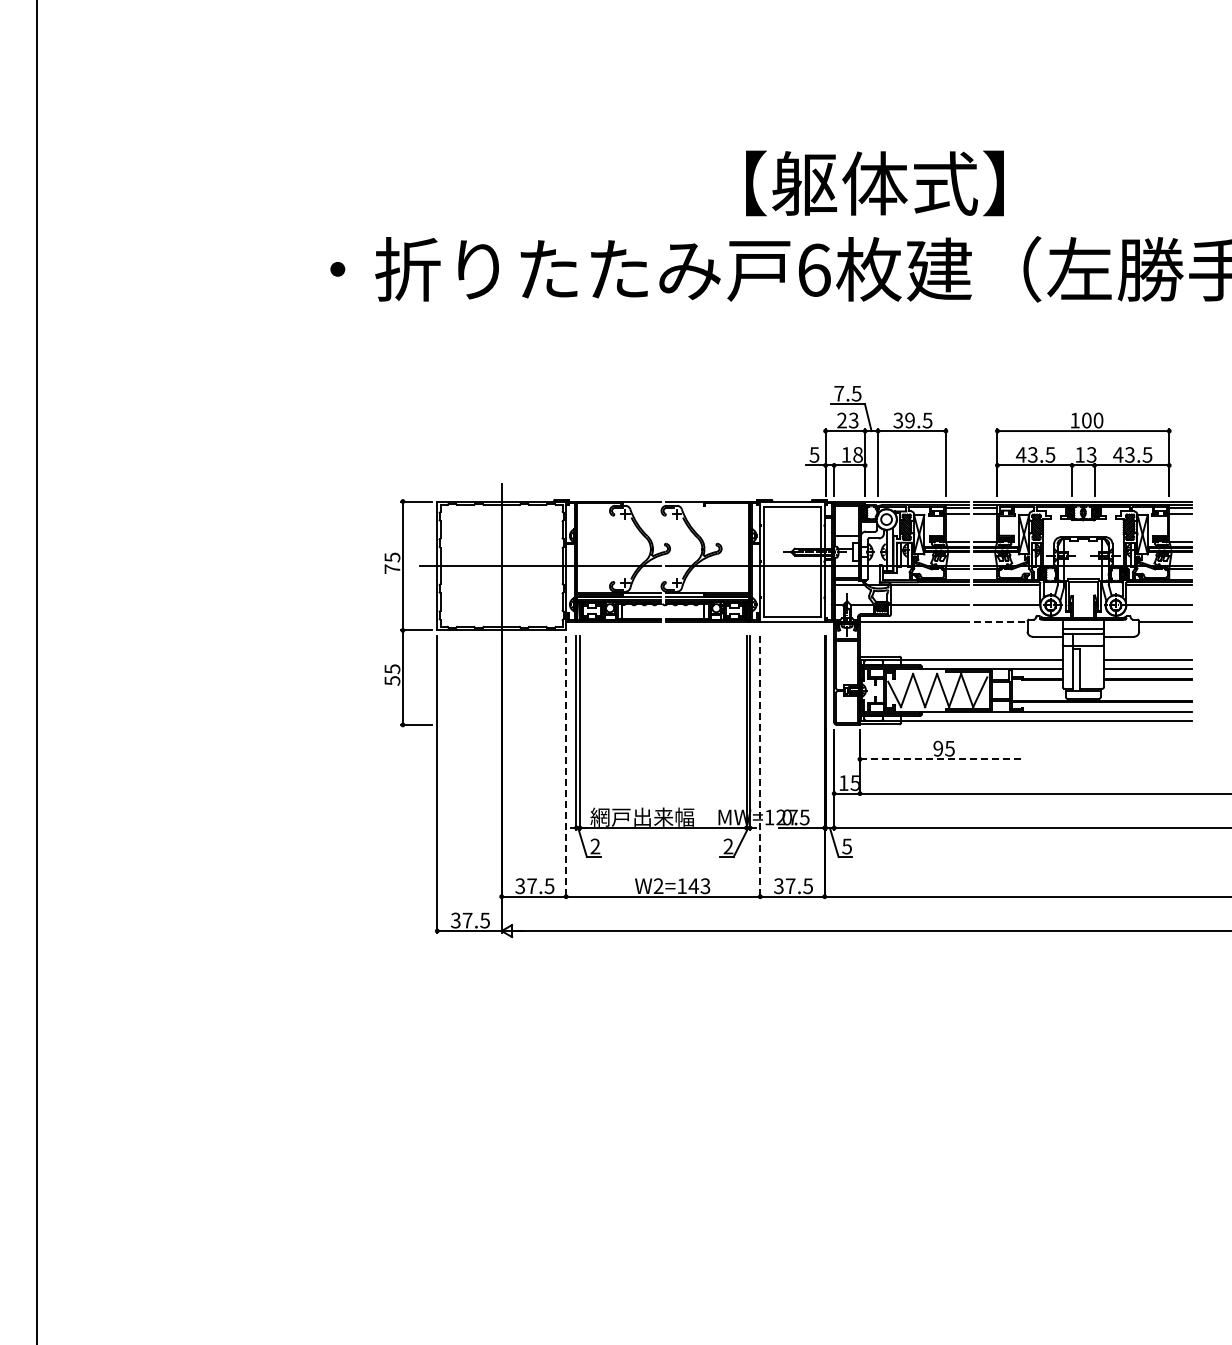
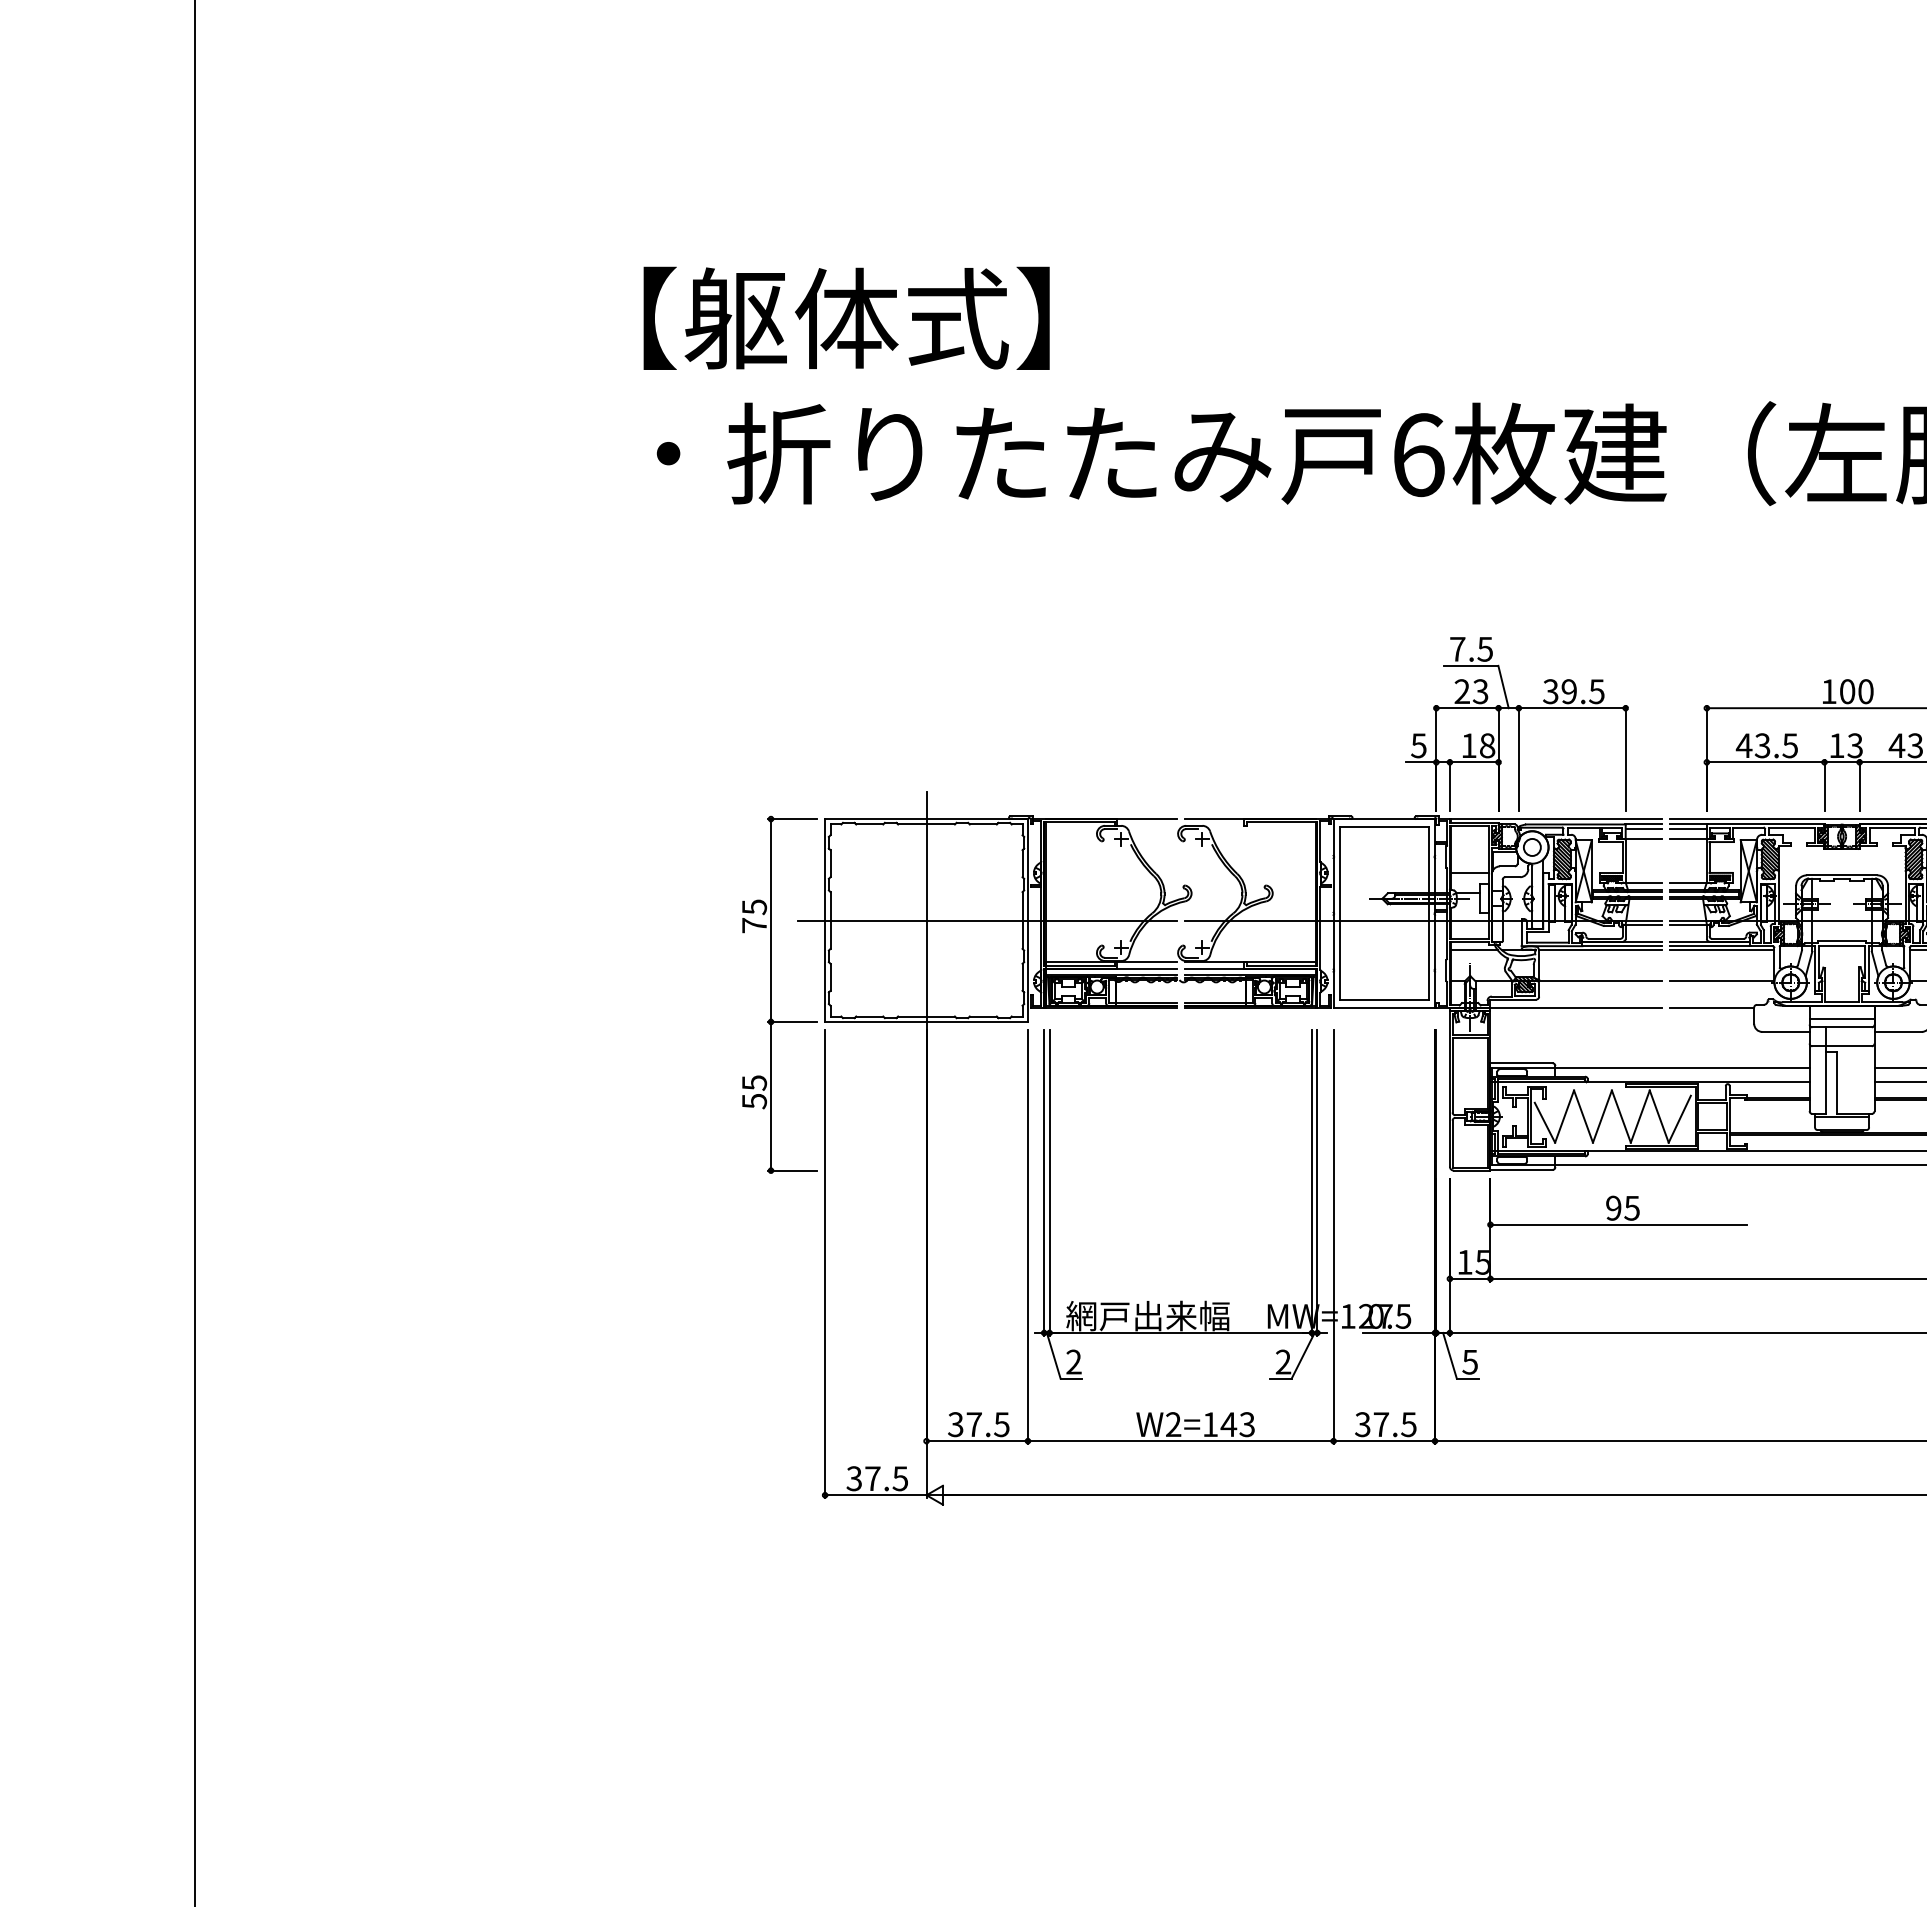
text: (874, 183) -> (845, 318), moved
line: (1000, 621) -> (1711, 1007), dashed -> solid
line: (941, 759) -> (1618, 1225), dashed -> solid
line: (566, 767) -> (1028, 1237), dashed -> solid
line: (760, 767) -> (1333, 1237), dashed -> solid

